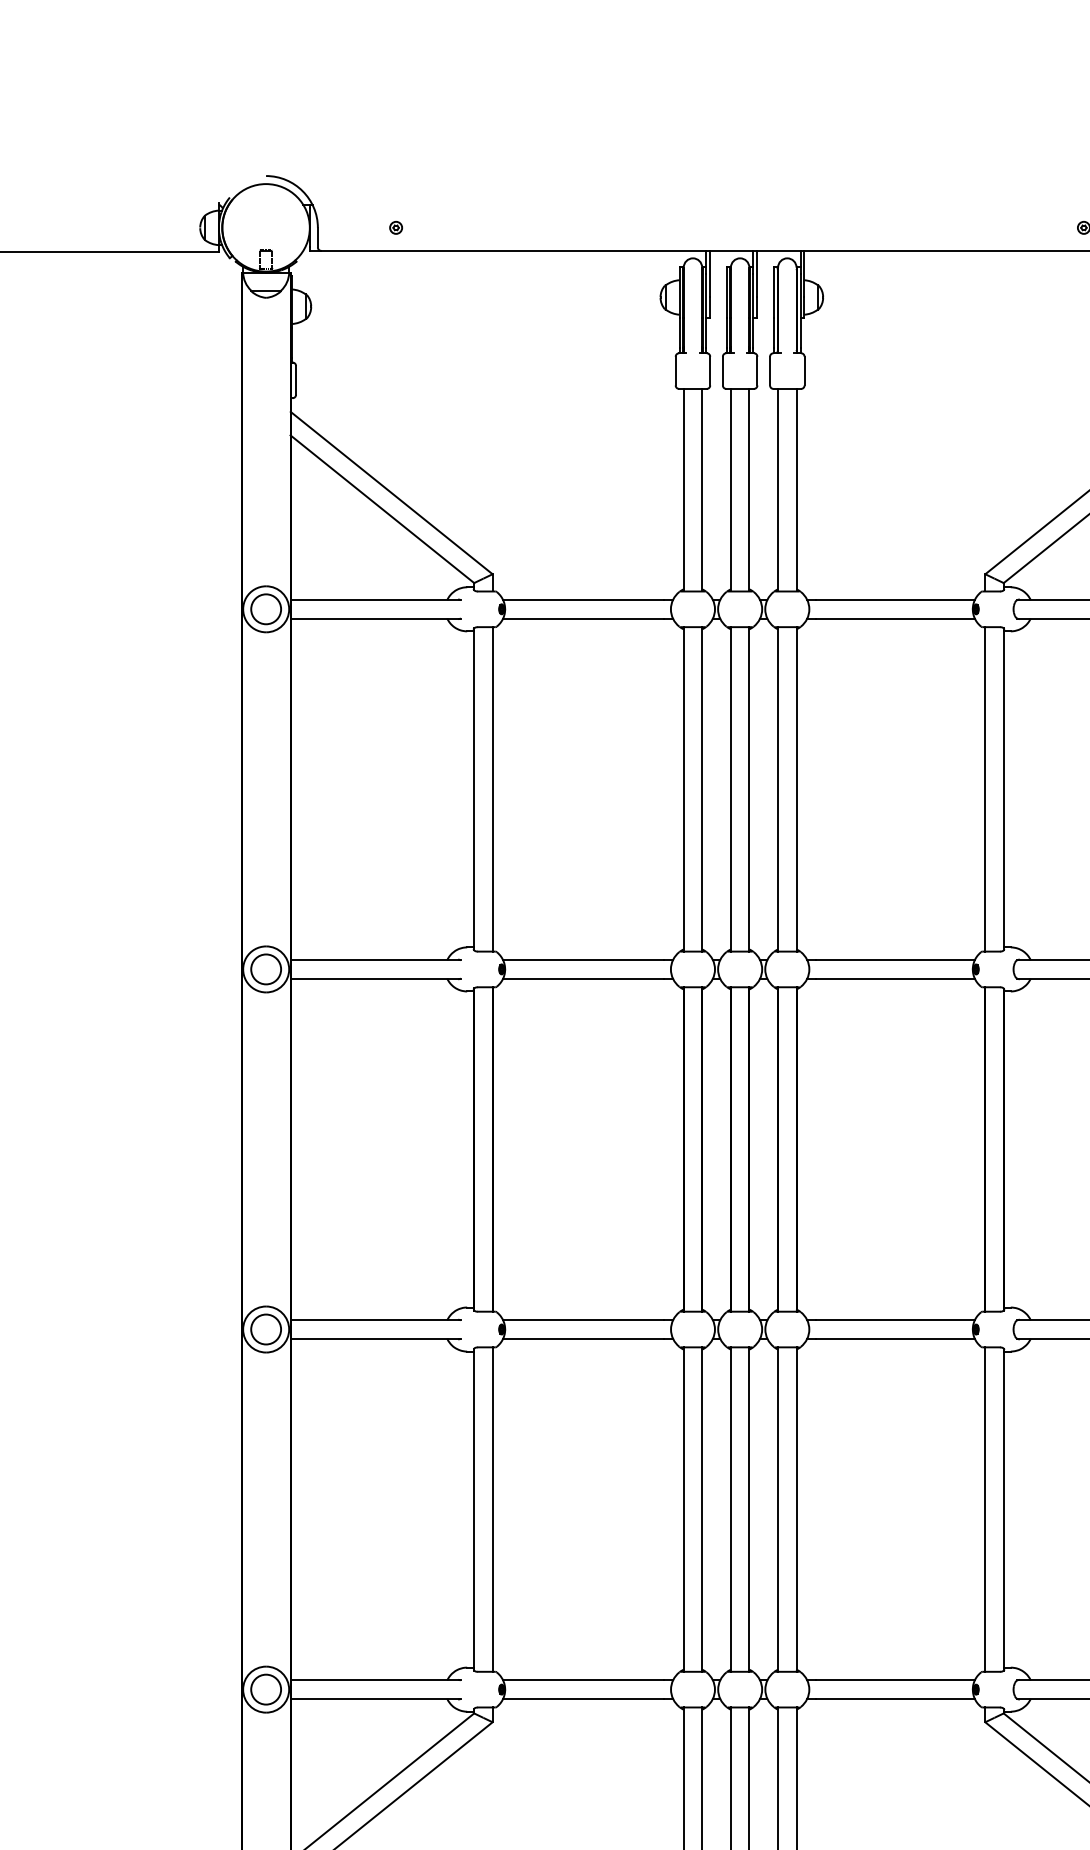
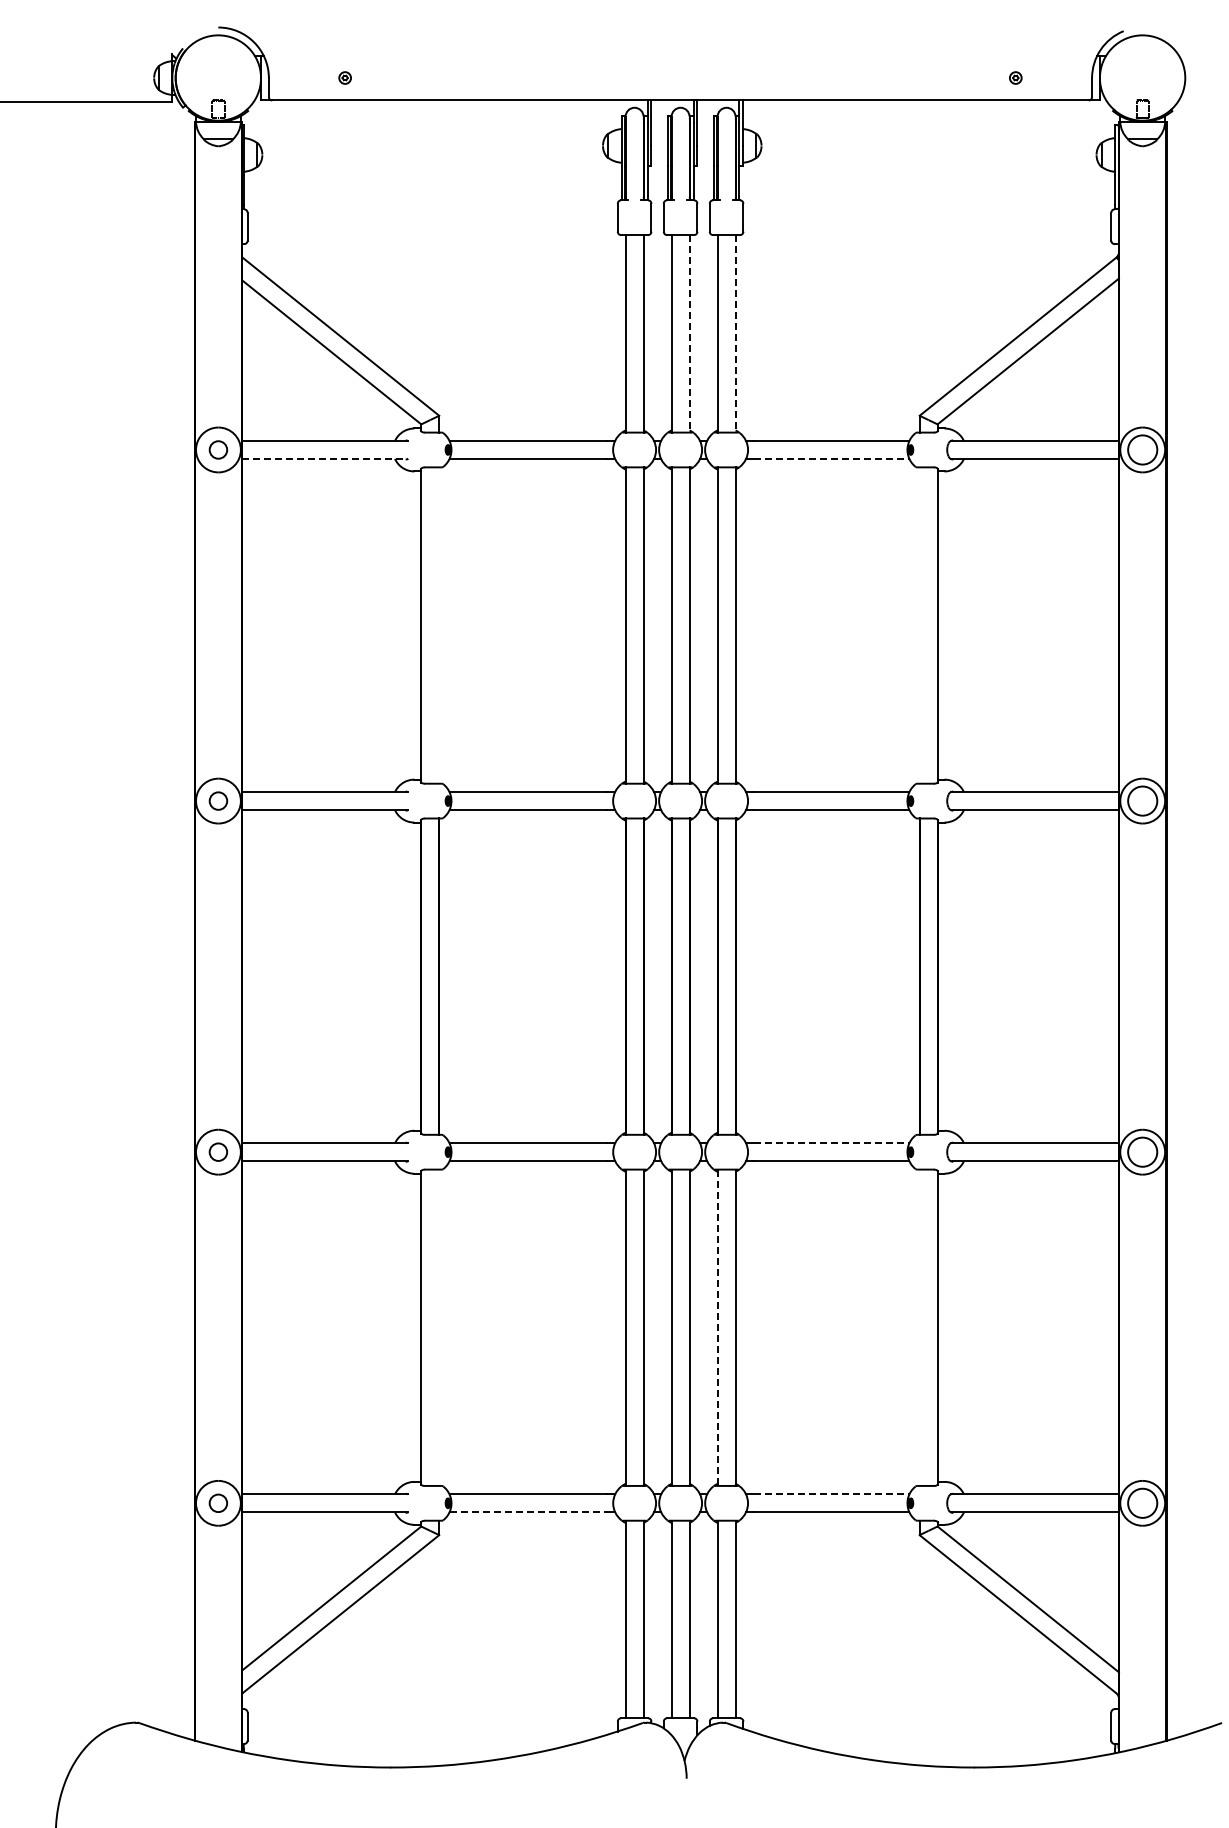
line: (749, 489) -> (689, 333), solid -> dashed
line: (796, 489) -> (735, 333), solid -> dashed
circle: (266, 608) -> (218, 449), size x0.6
line: (375, 618) -> (325, 458), solid -> dashed
line: (894, 618) -> (831, 458), solid -> dashed
line: (492, 789) -> (439, 625), removed
line: (985, 789) -> (919, 625), removed
circle: (266, 968) -> (218, 800), size x0.6
line: (894, 1320) -> (831, 1143), solid -> dashed
circle: (266, 1328) -> (218, 1151), size x0.6
line: (492, 1509) -> (439, 1327), removed
line: (985, 1509) -> (919, 1327), removed
line: (777, 1510) -> (717, 1328), solid -> dashed
line: (894, 1680) -> (831, 1494), solid -> dashed
circle: (266, 1688) -> (218, 1502), size x0.6
line: (584, 1699) -> (528, 1512), solid -> dashed

